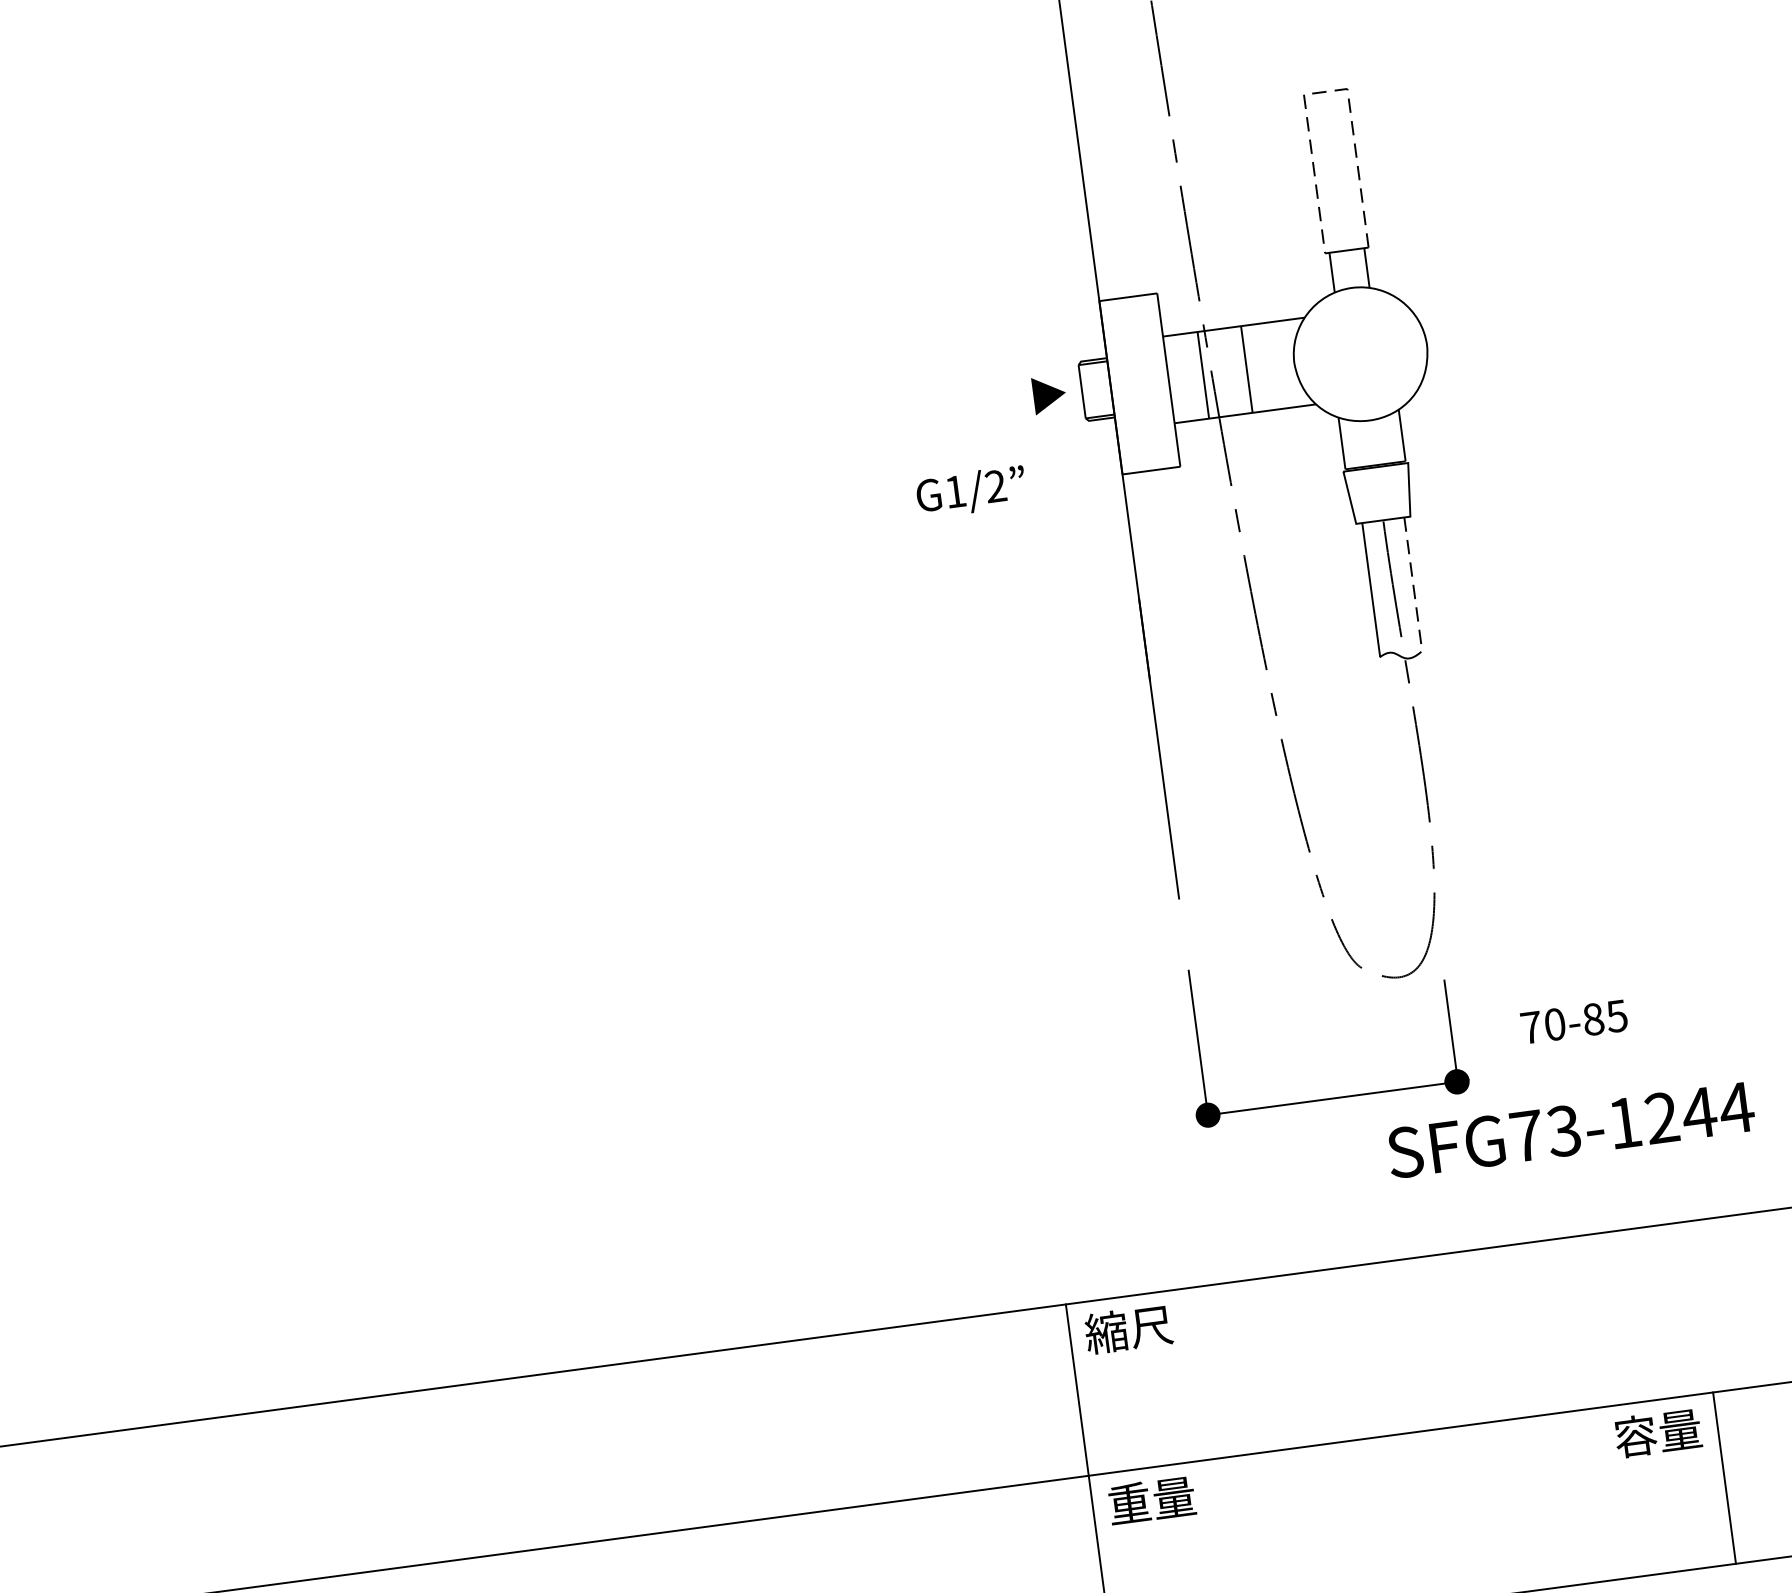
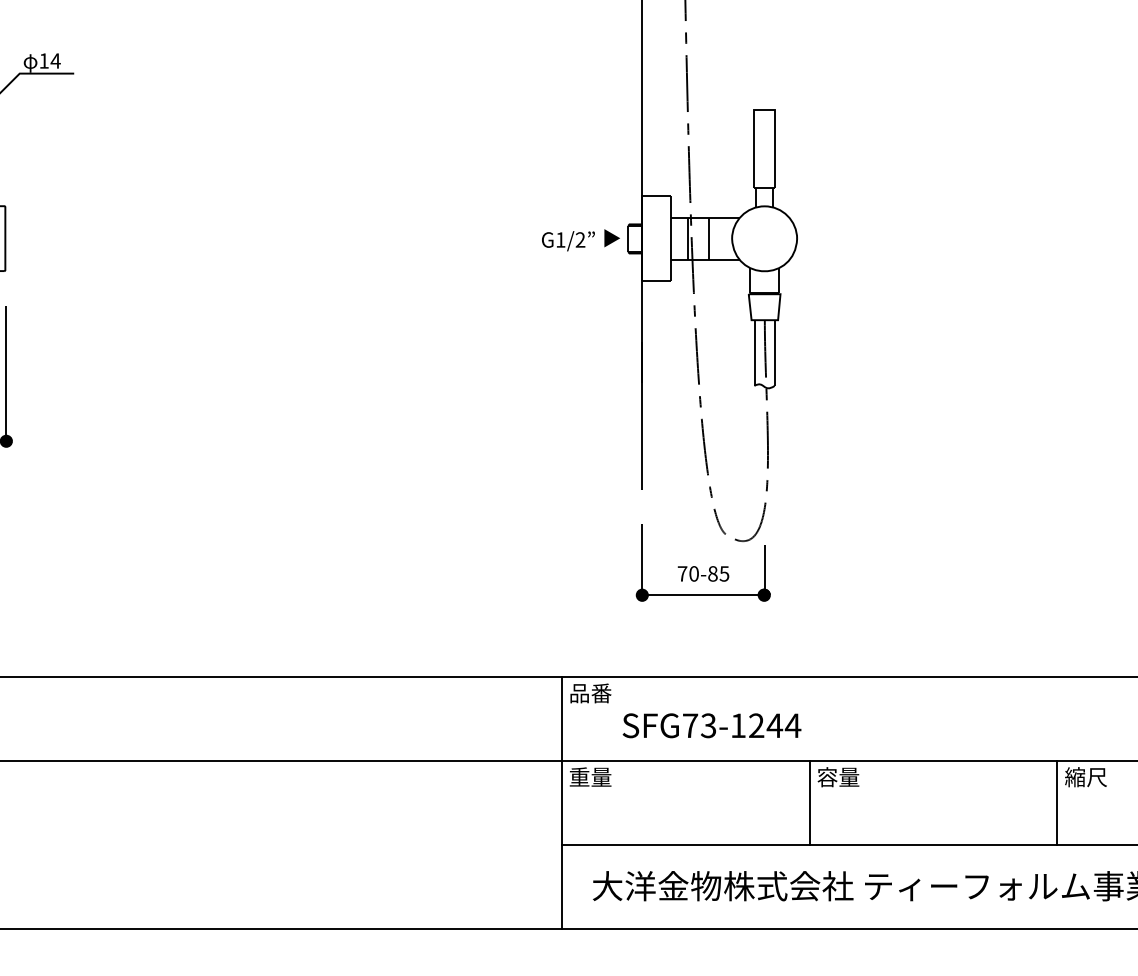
line: (1325, 92) -> (764, 110), dashed -> solid
text: (971, 492) -> (568, 241), moved
line: (1414, 585) -> (775, 353), dashed -> solid
text: (1574, 1021) -> (703, 573), moved
text: (1569, 1129) -> (711, 725), moved
text: (1129, 1329) -> (590, 693), 縮尺 -> 品番
line: (1724, 1478) -> (809, 803), moved

